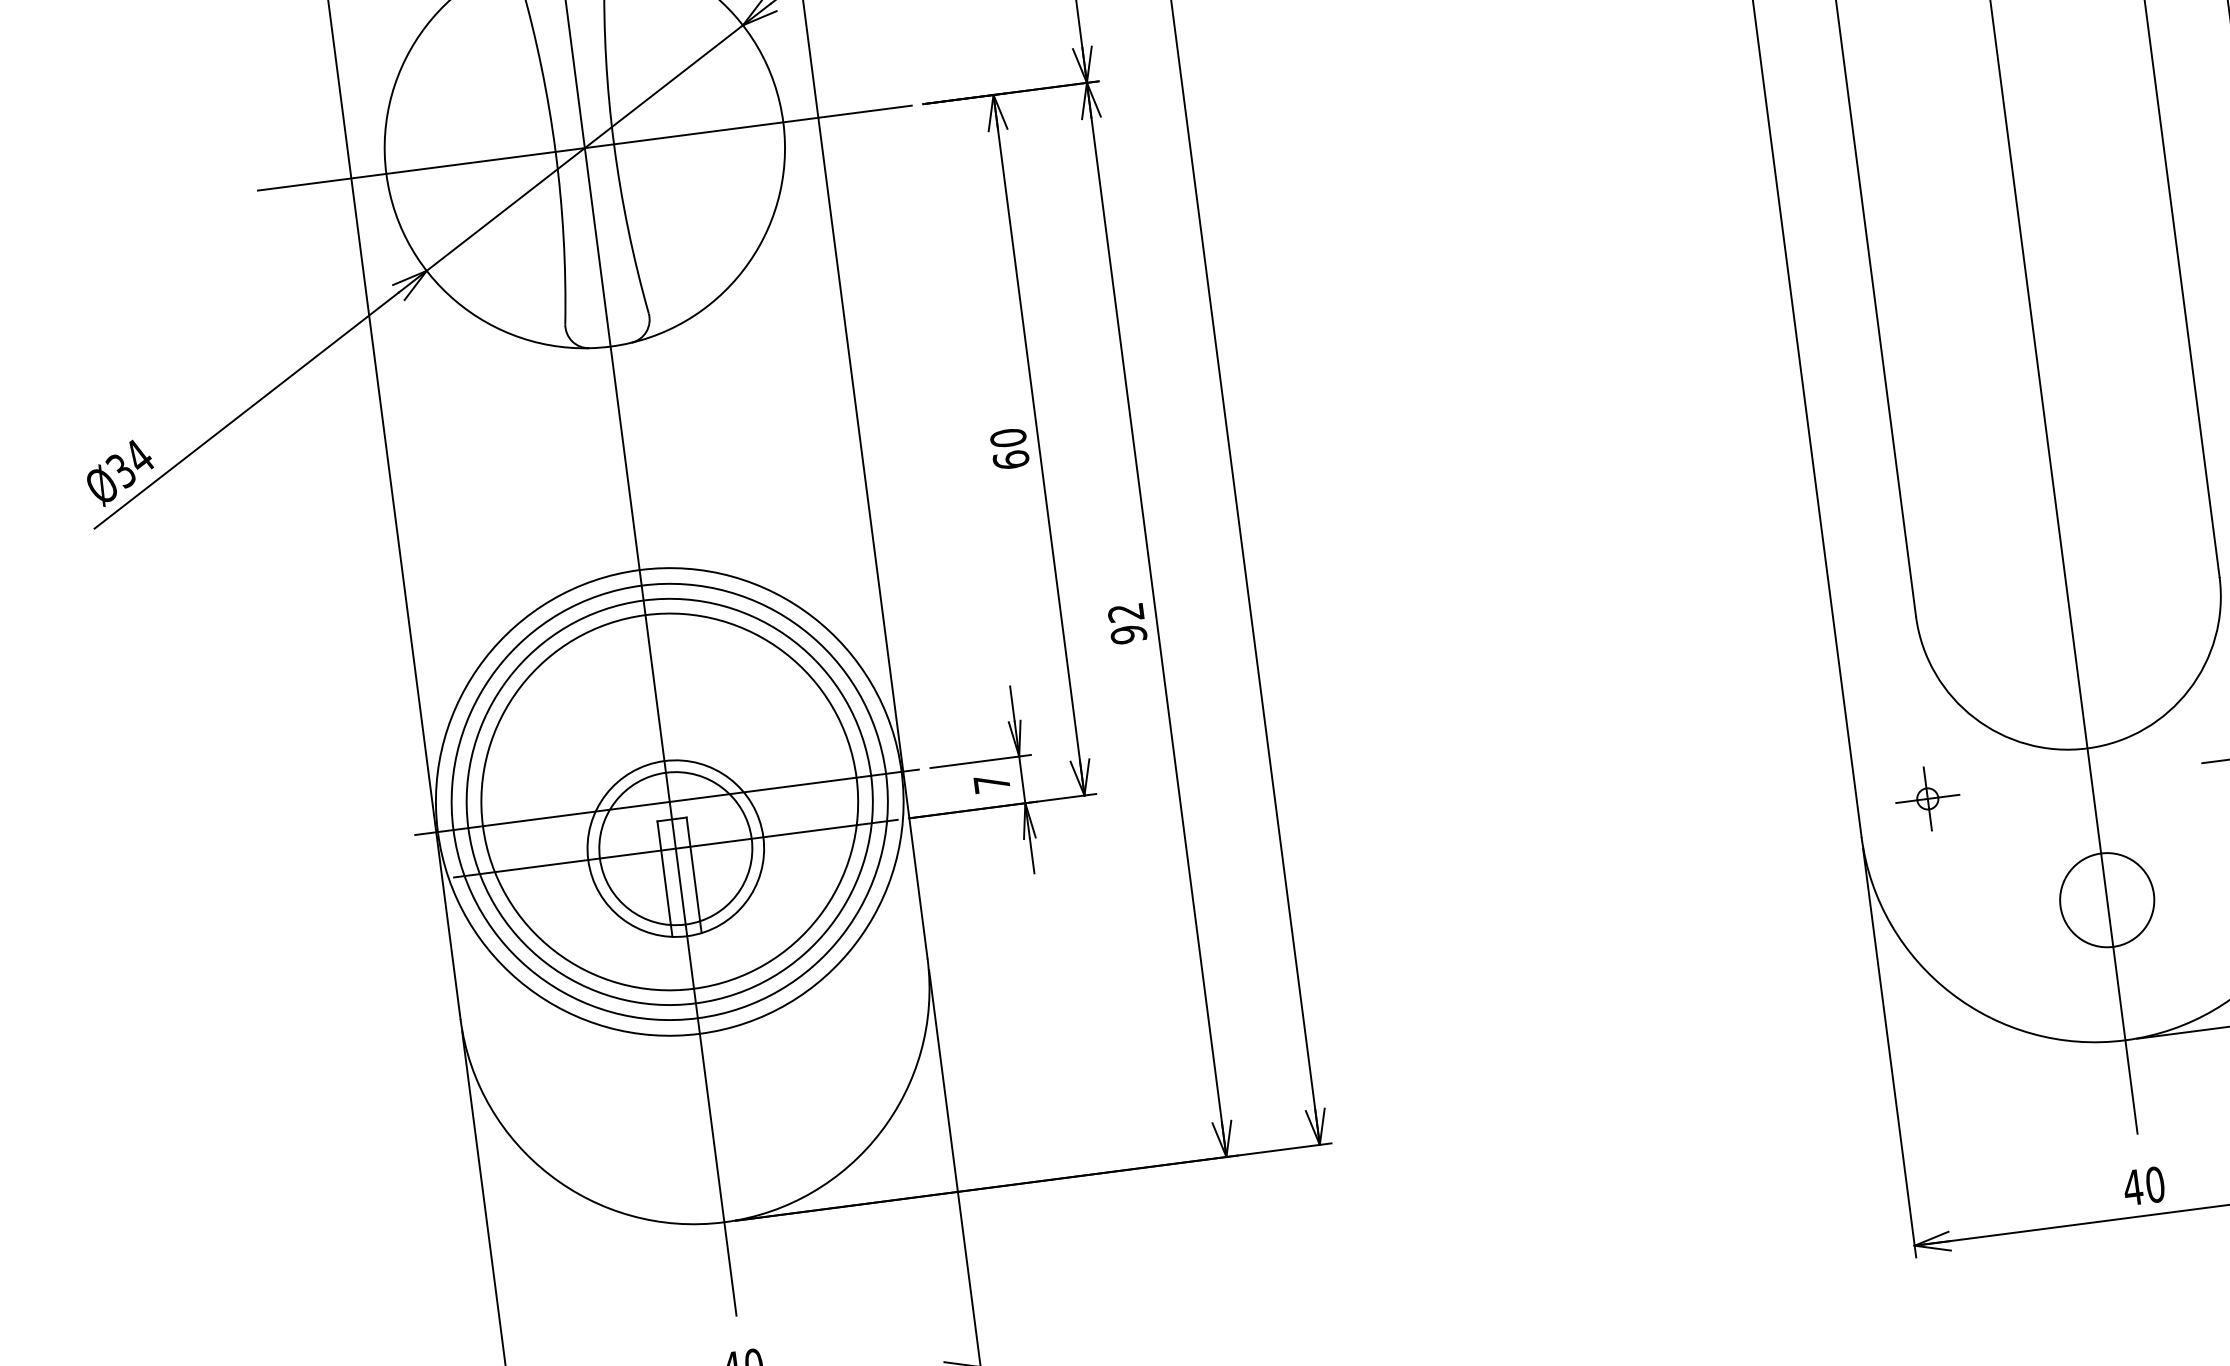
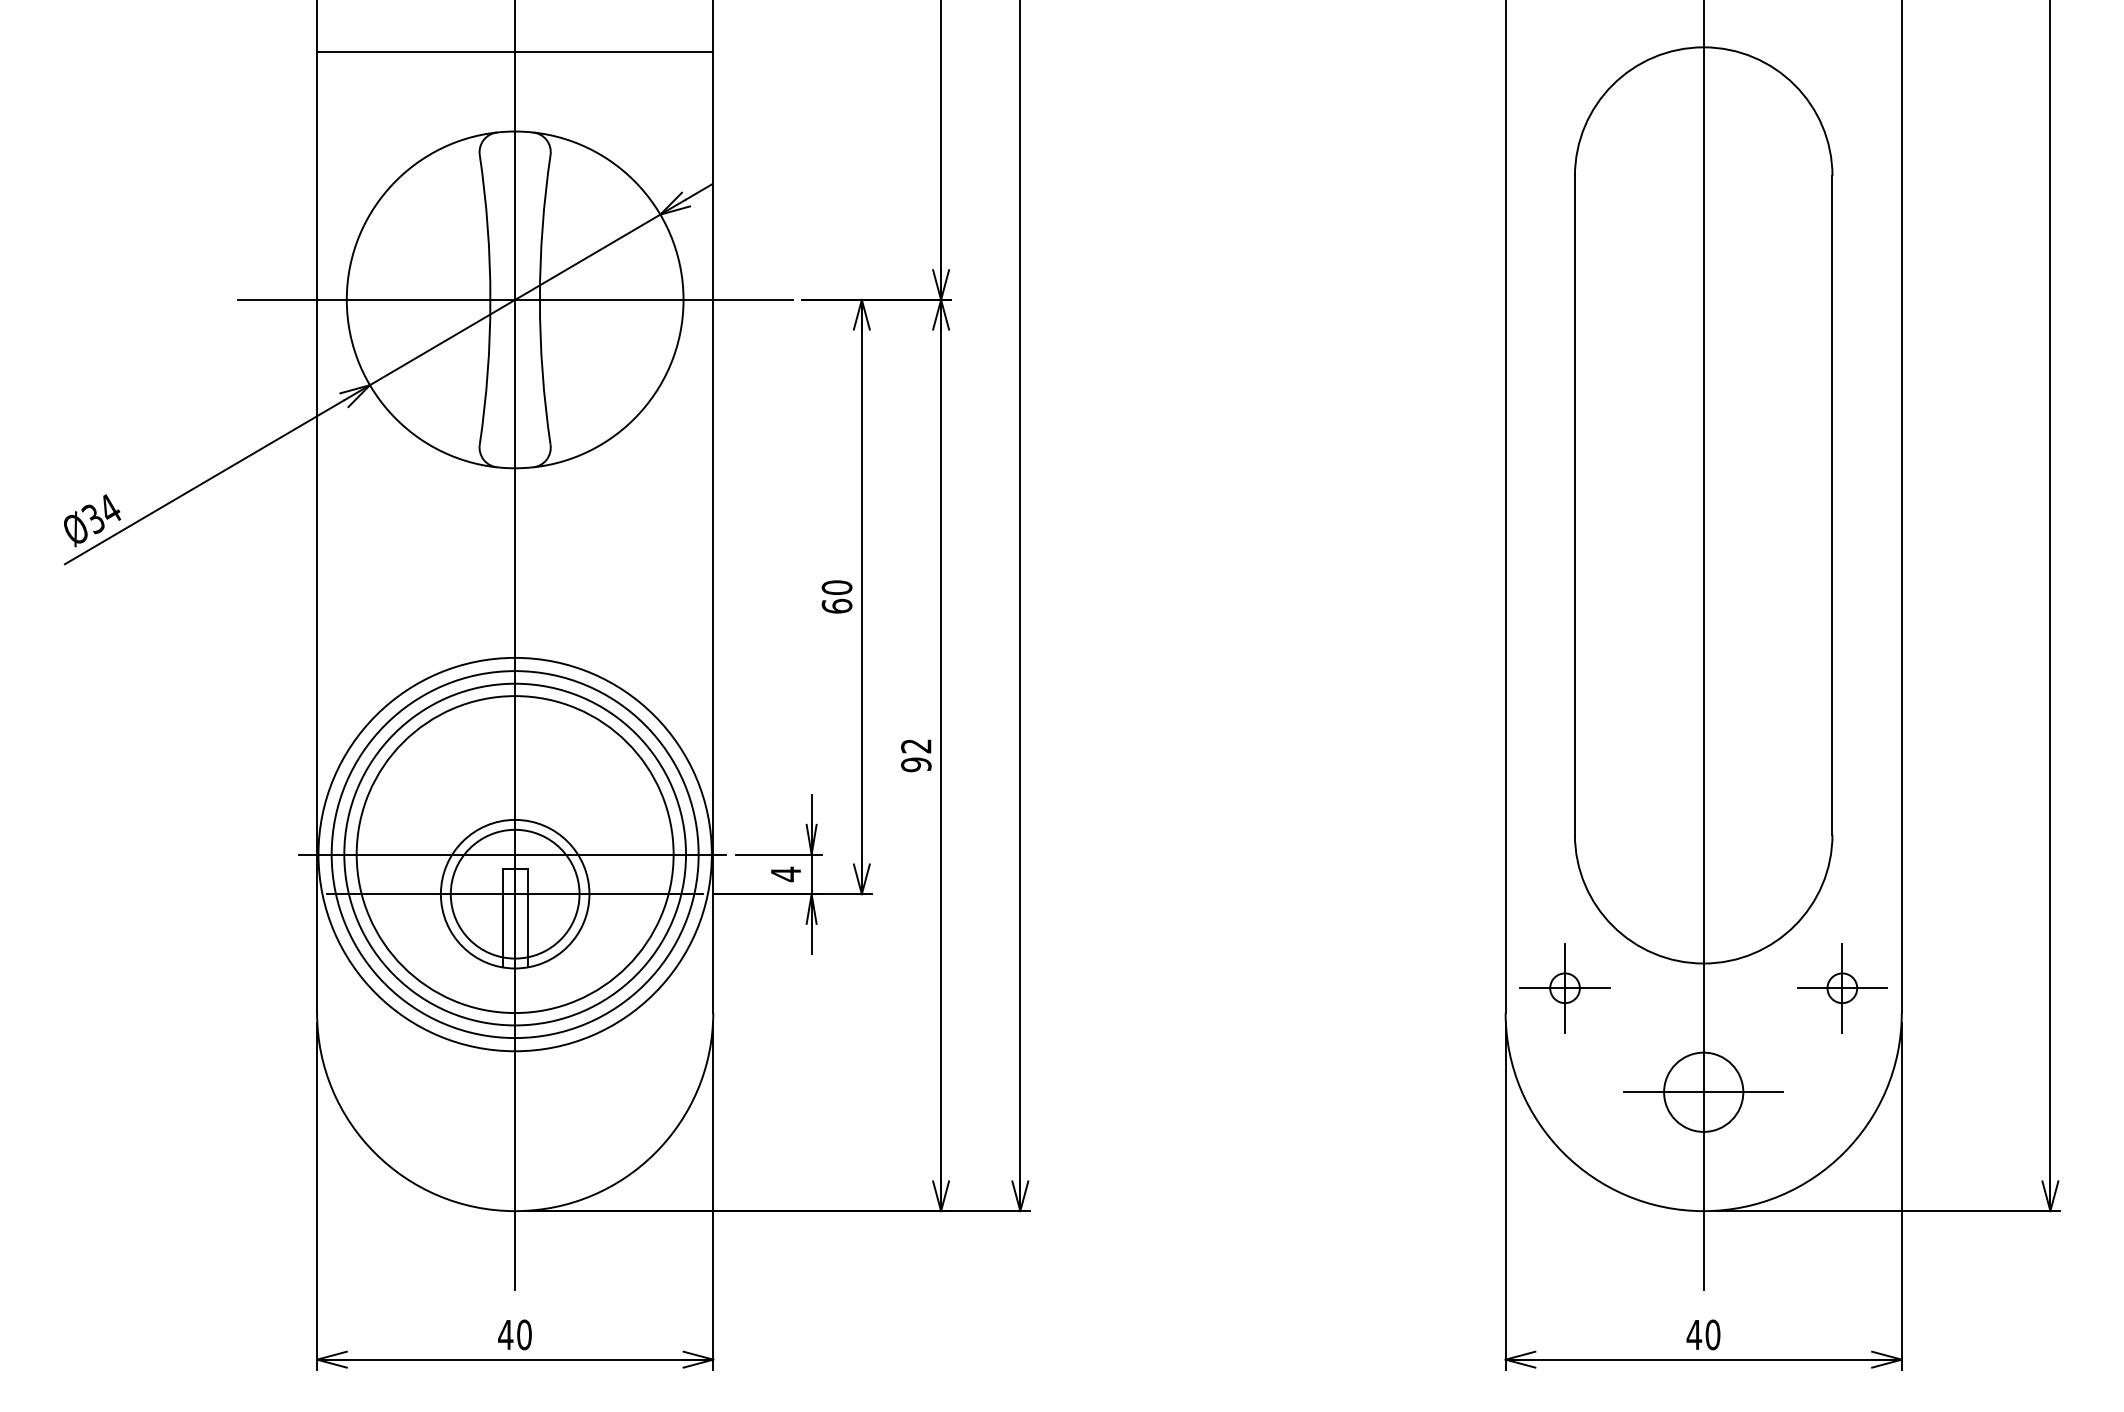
text: (991, 784) -> (785, 874), 7 -> 4
part: (1927, 799) -> (1564, 988), size x1.67
line: (2107, 900) -> (1703, 1092), added

